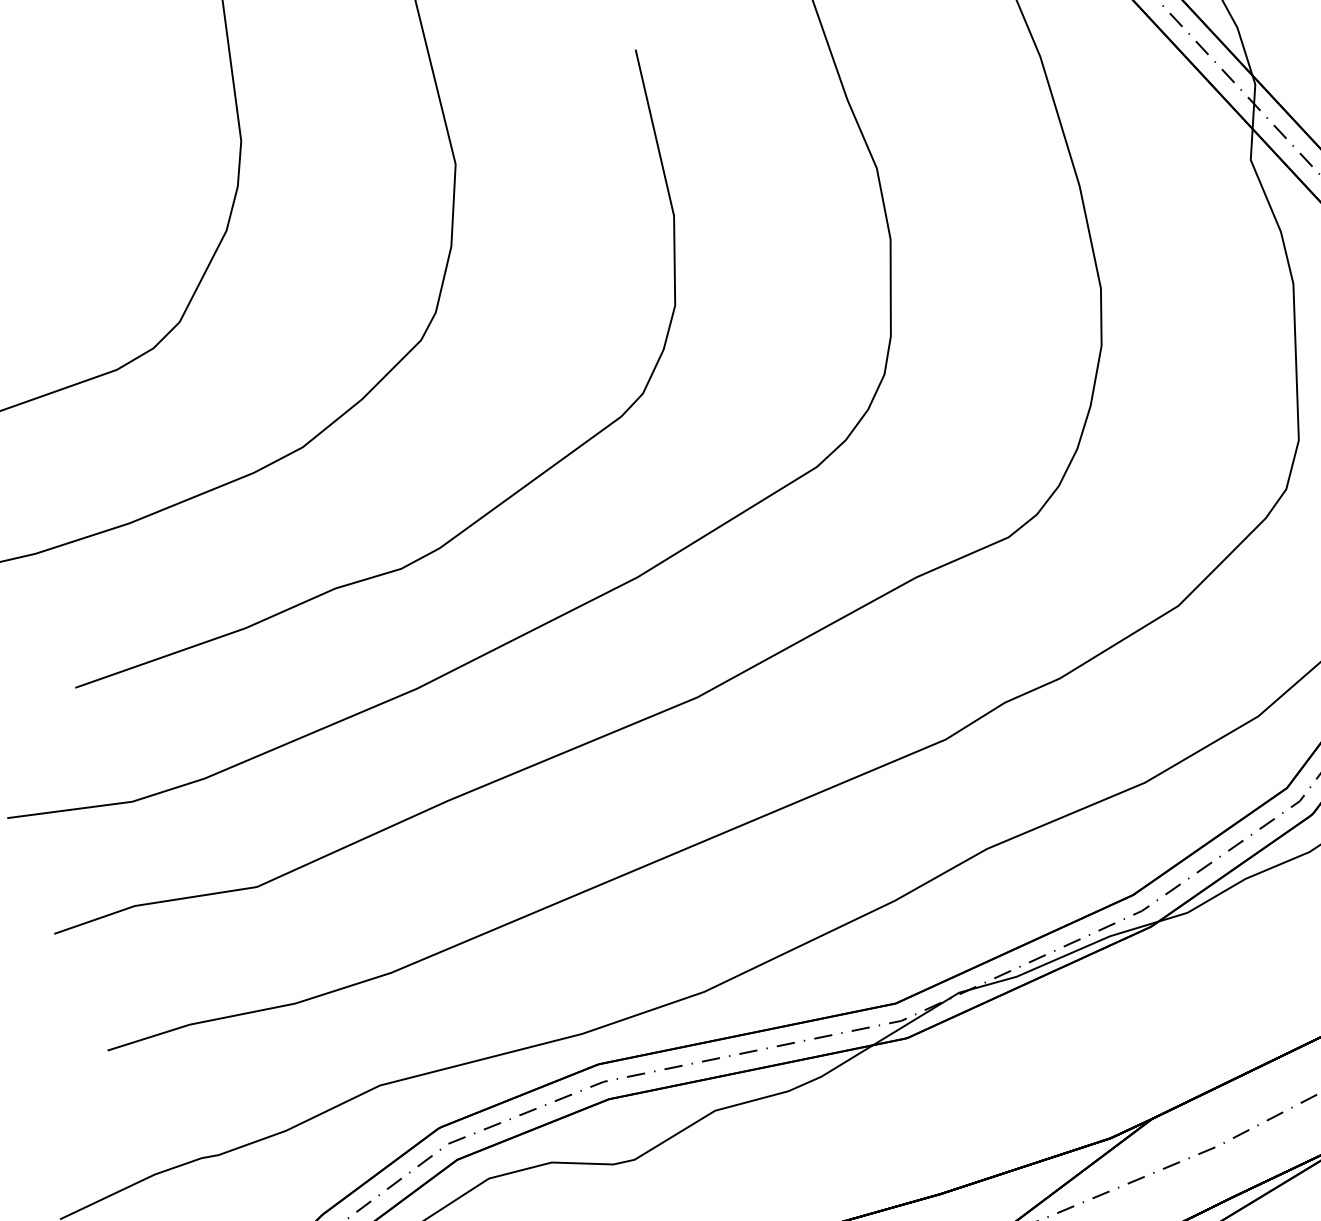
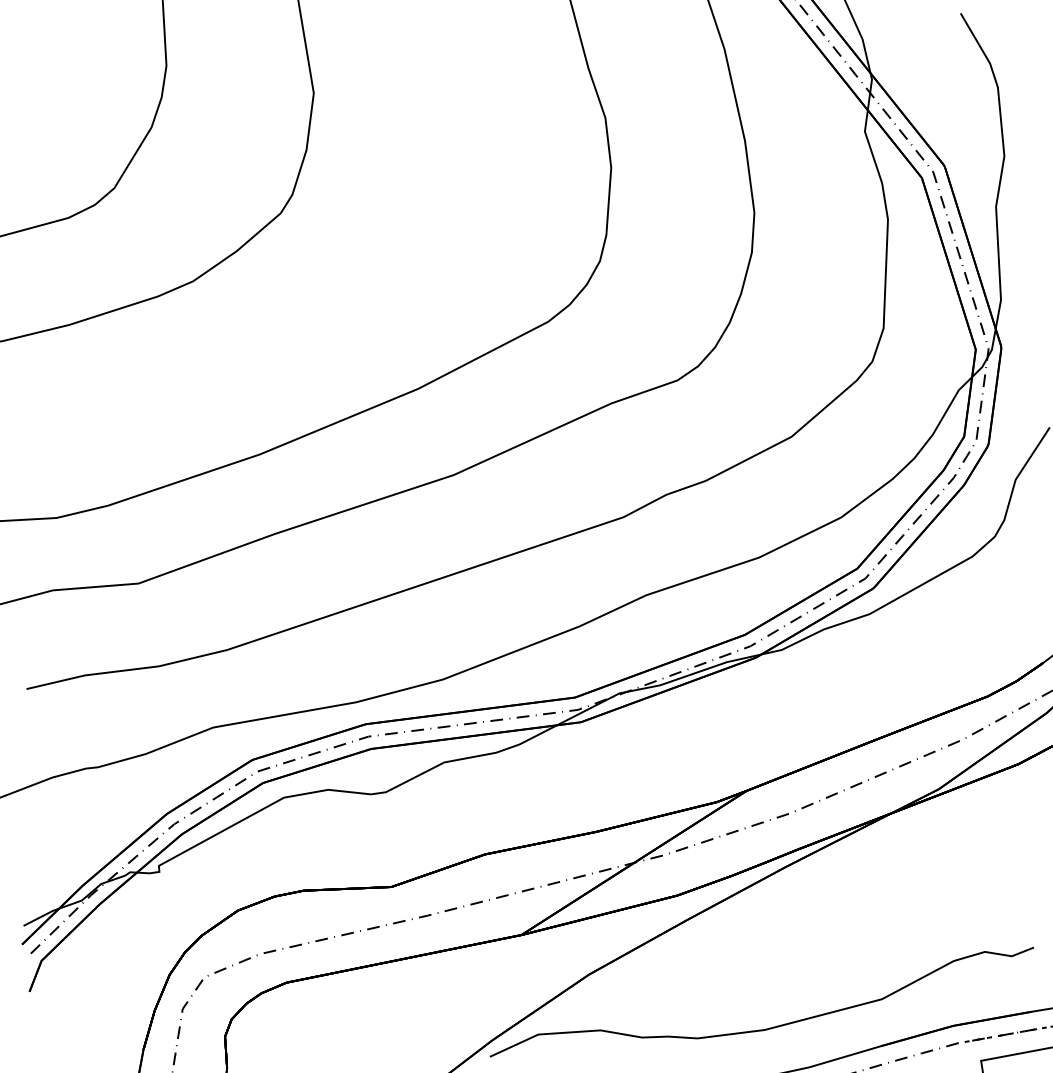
curve: (476, 519) -> (309, 340), removed

